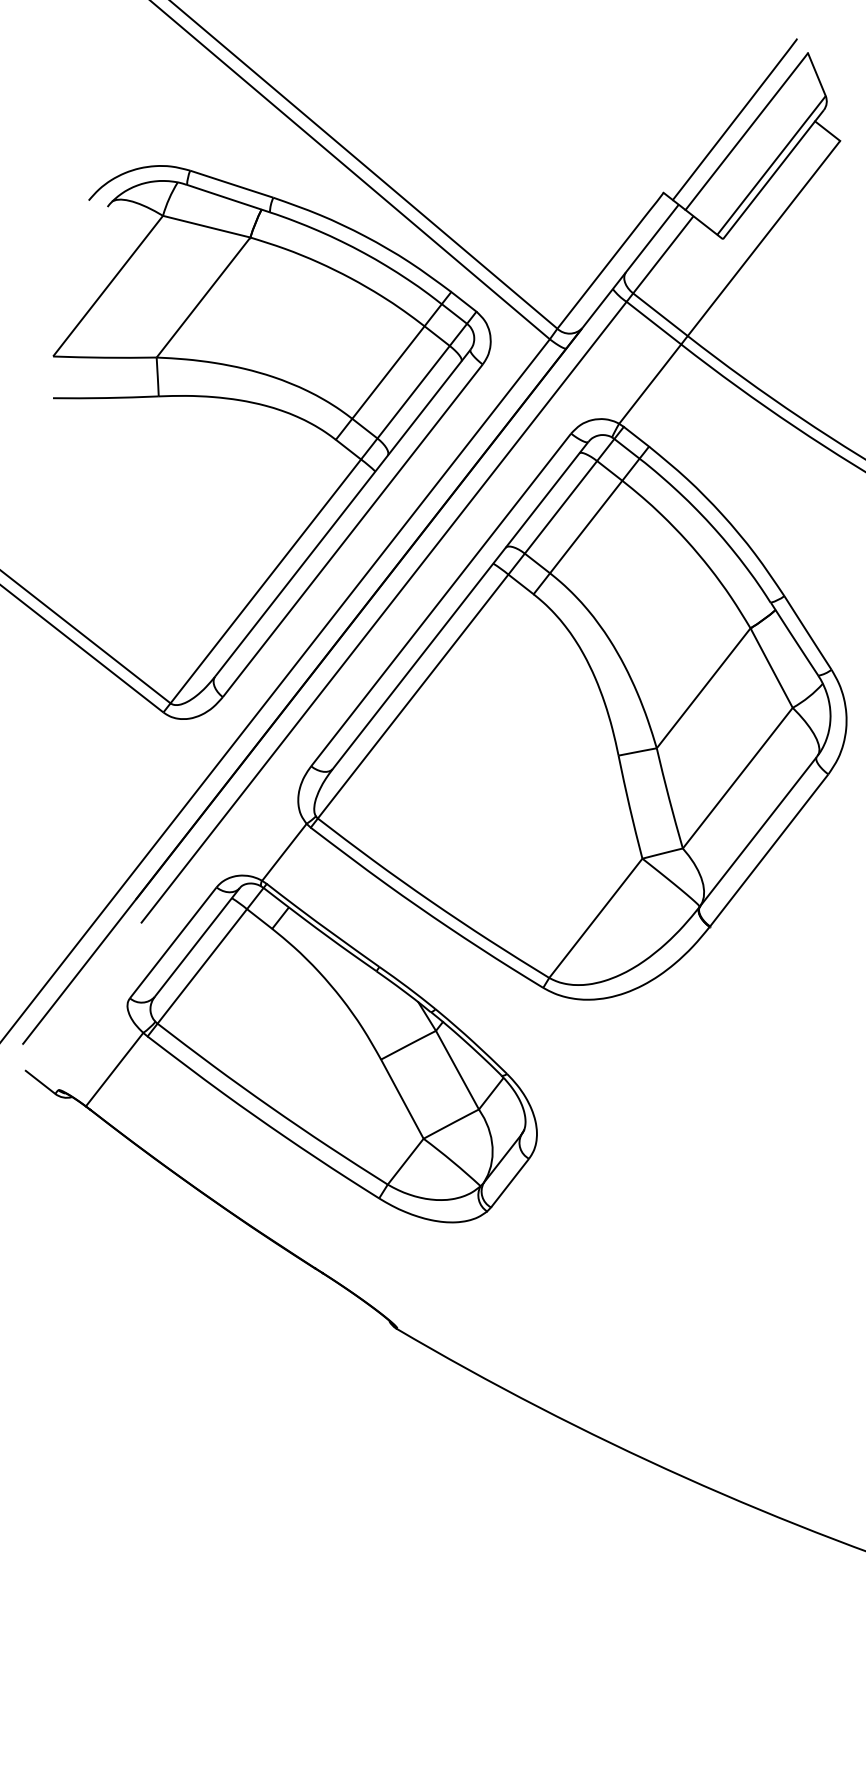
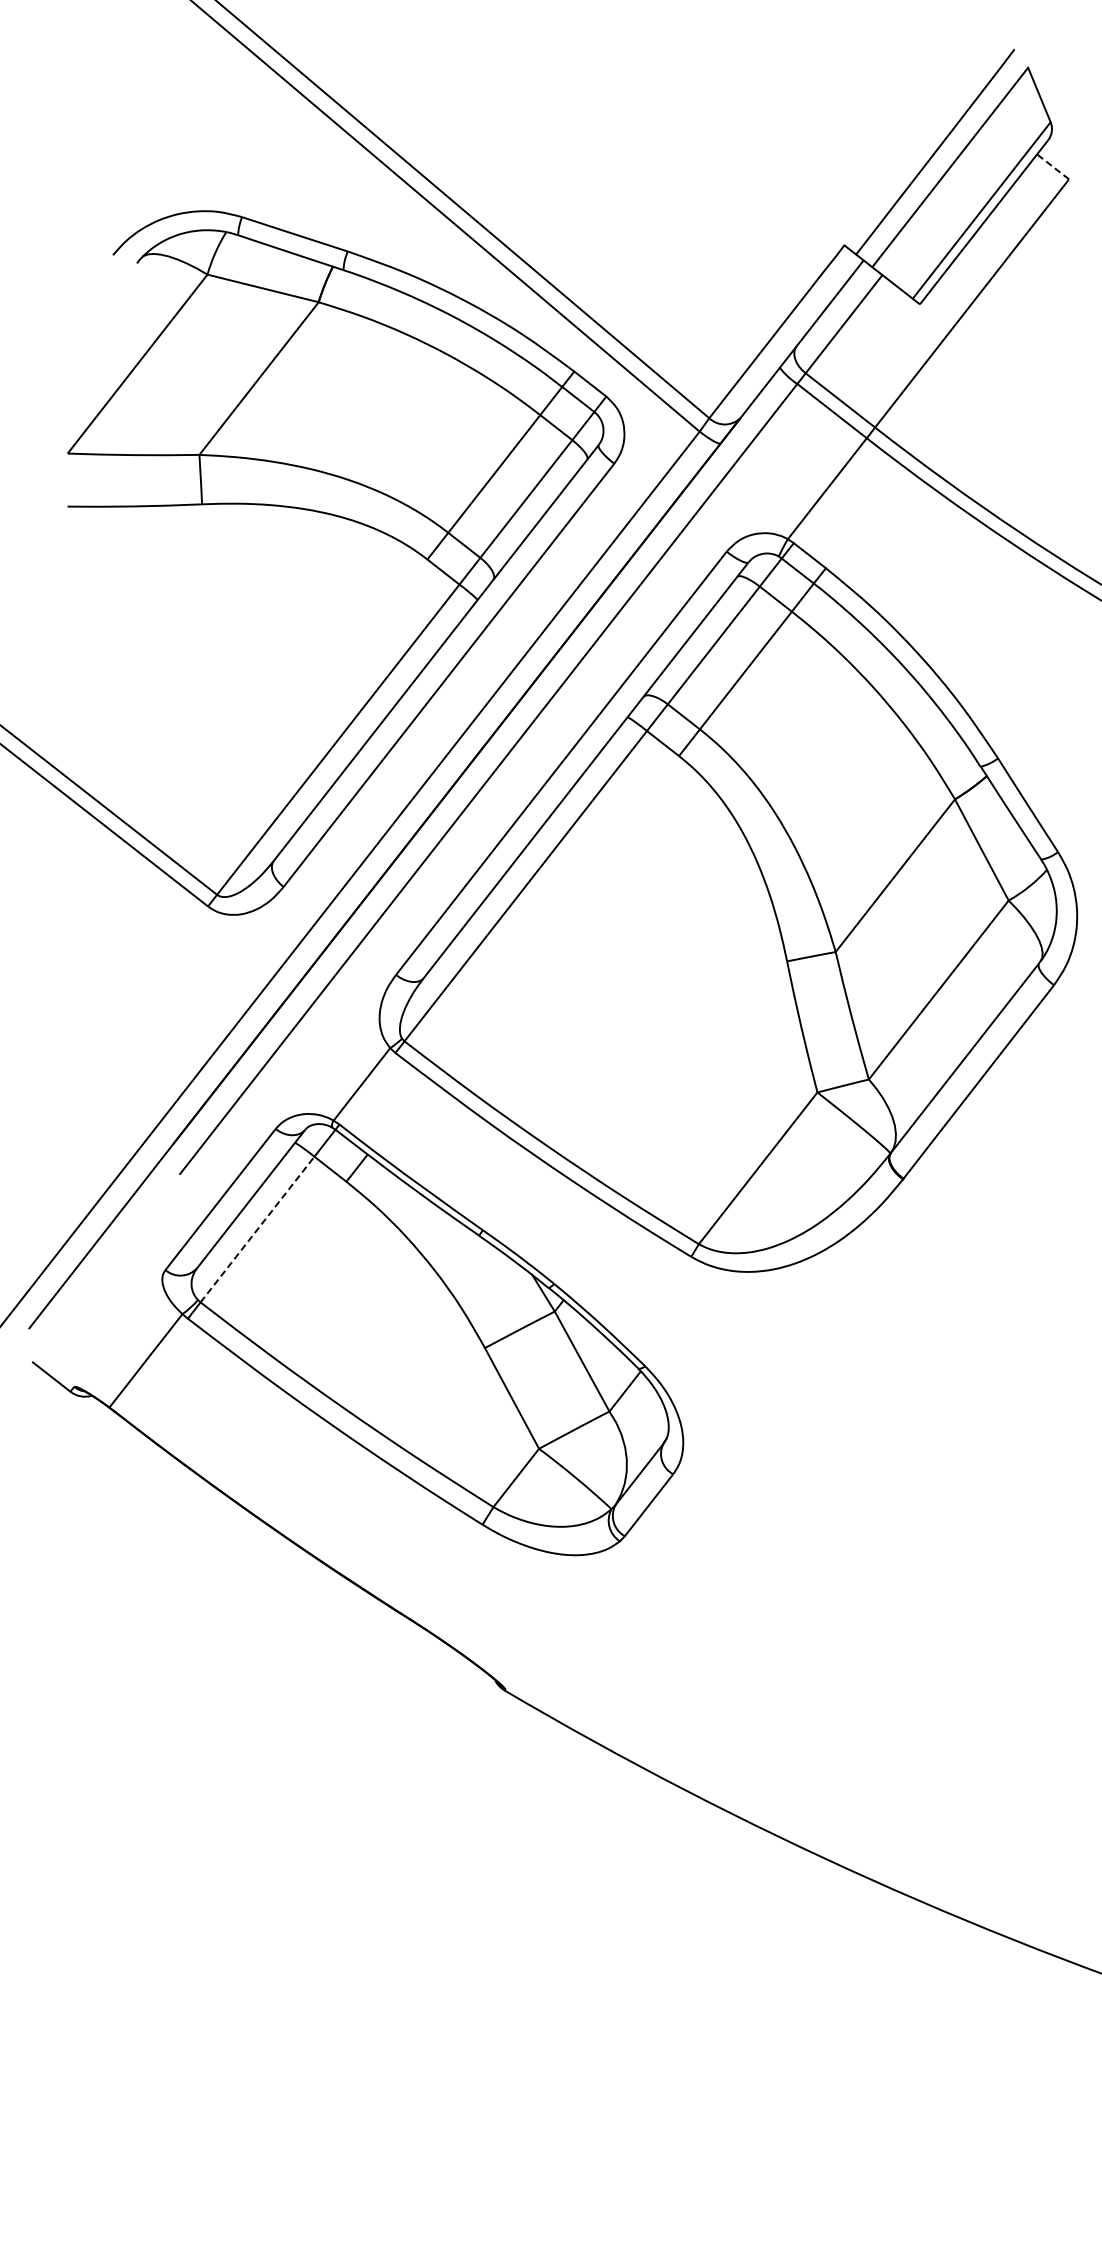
line: (827, 130) -> (1052, 166), solid -> dashed
line: (202, 966) -> (257, 1229), solid -> dashed

